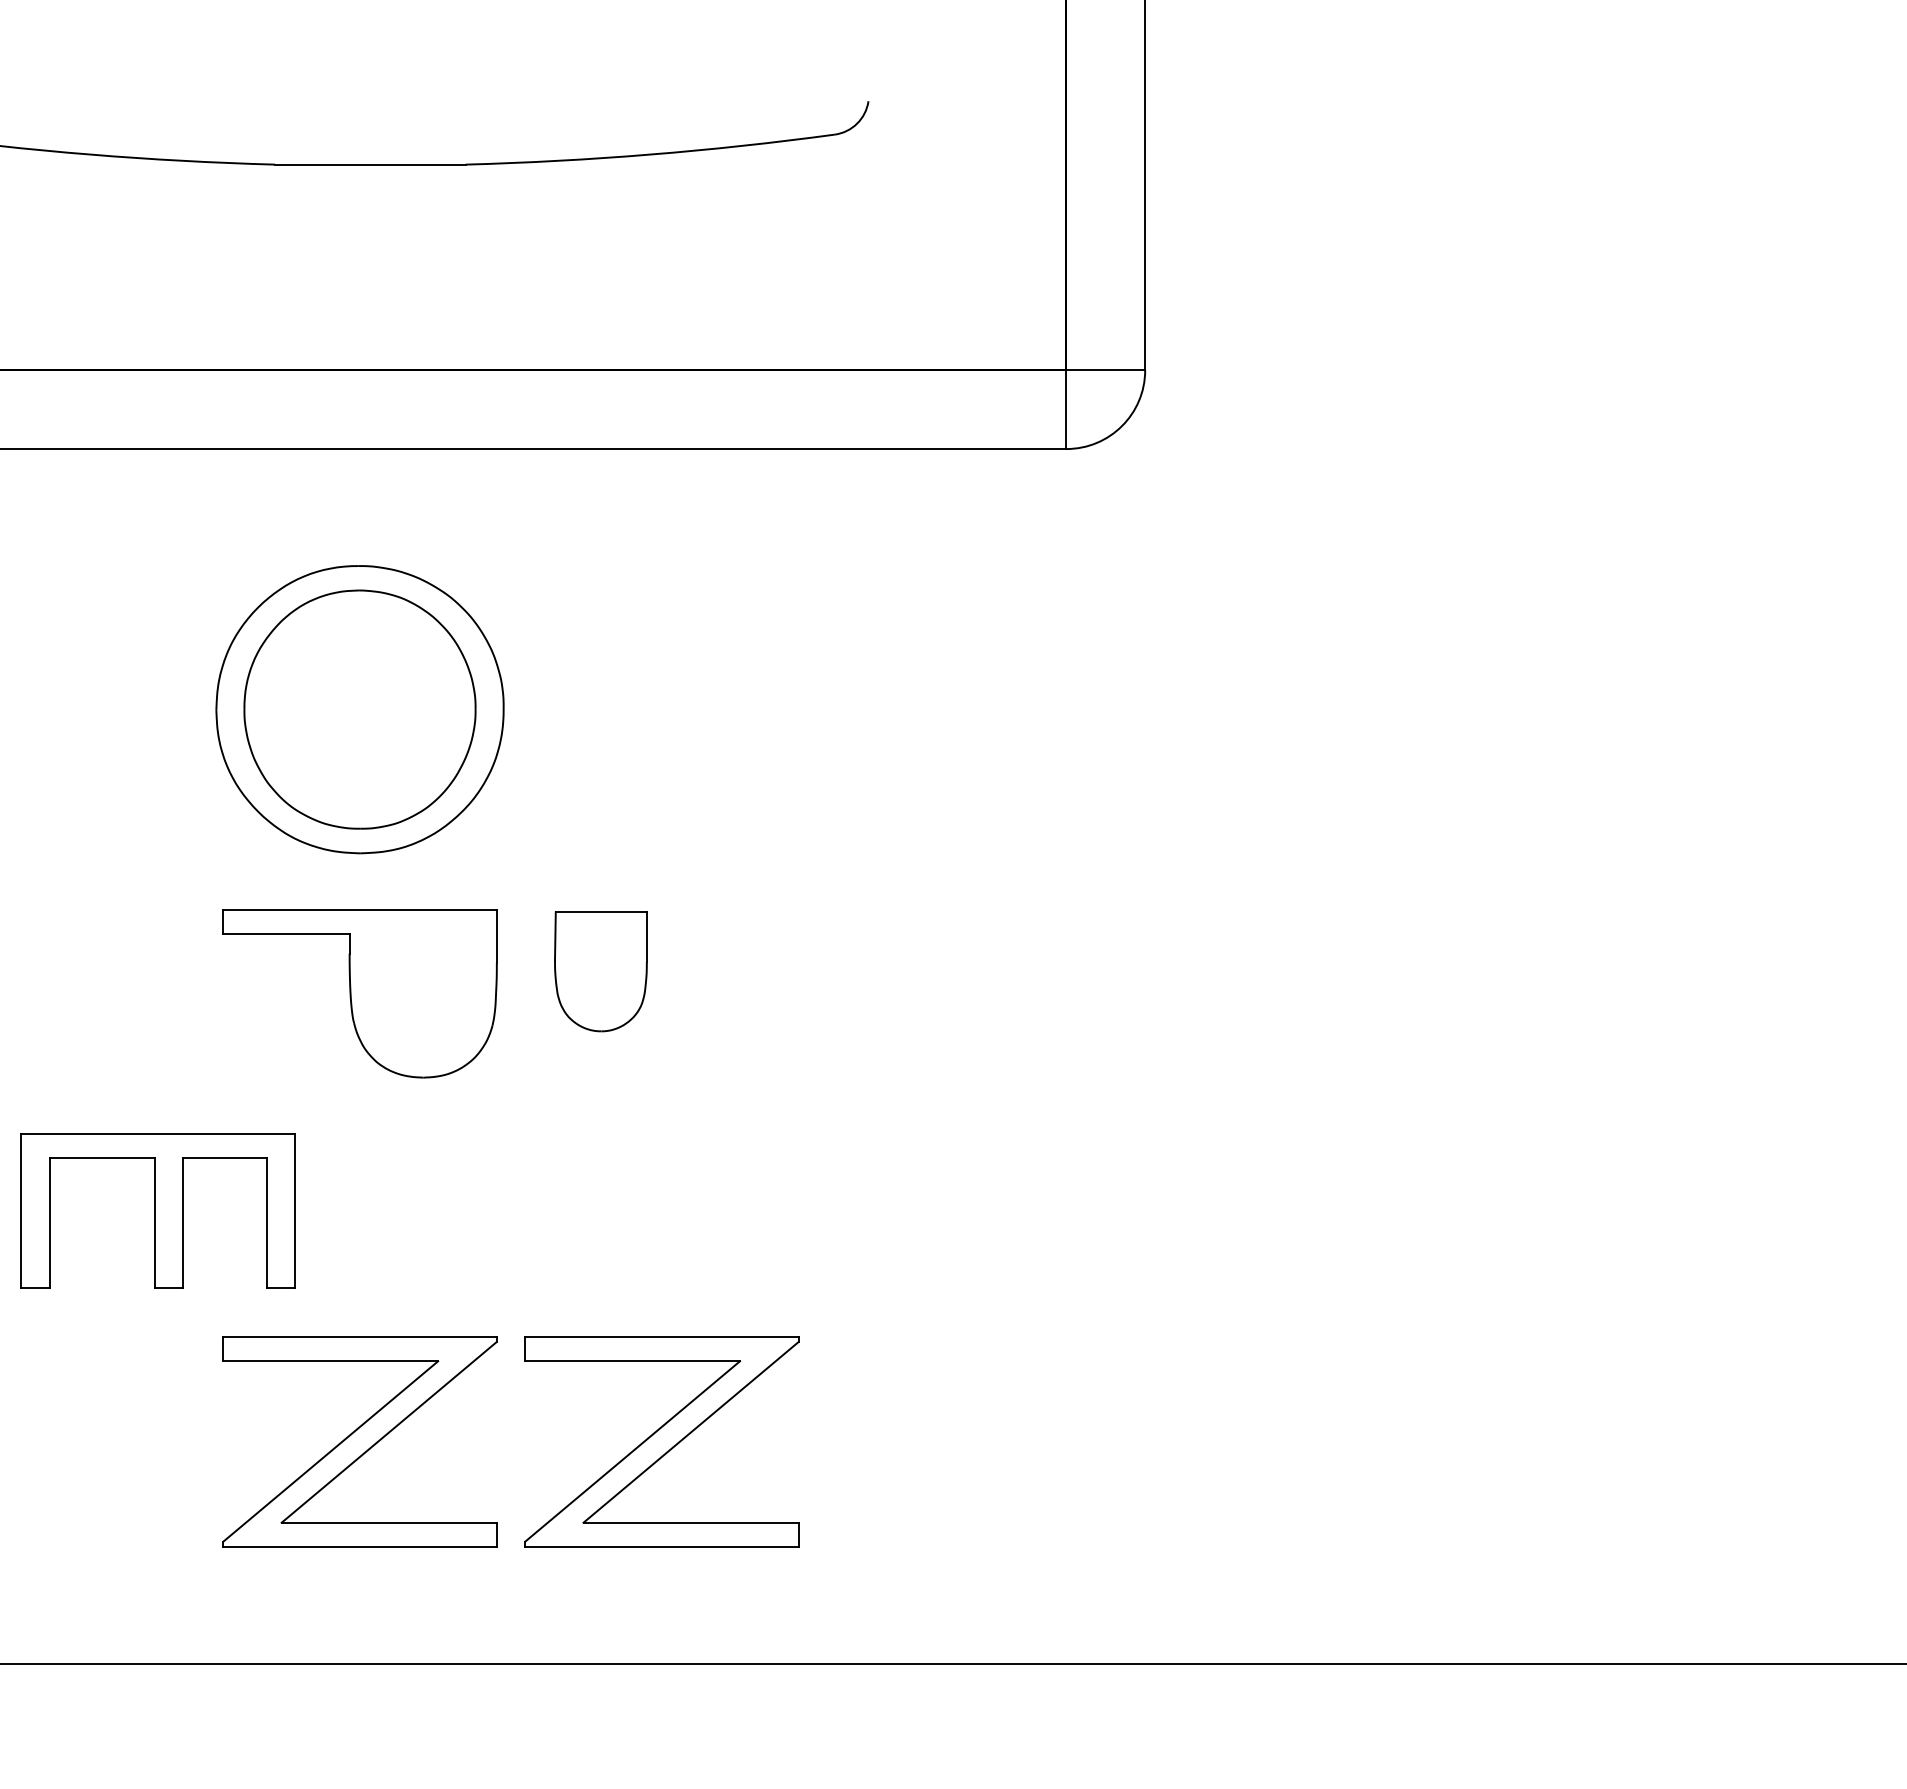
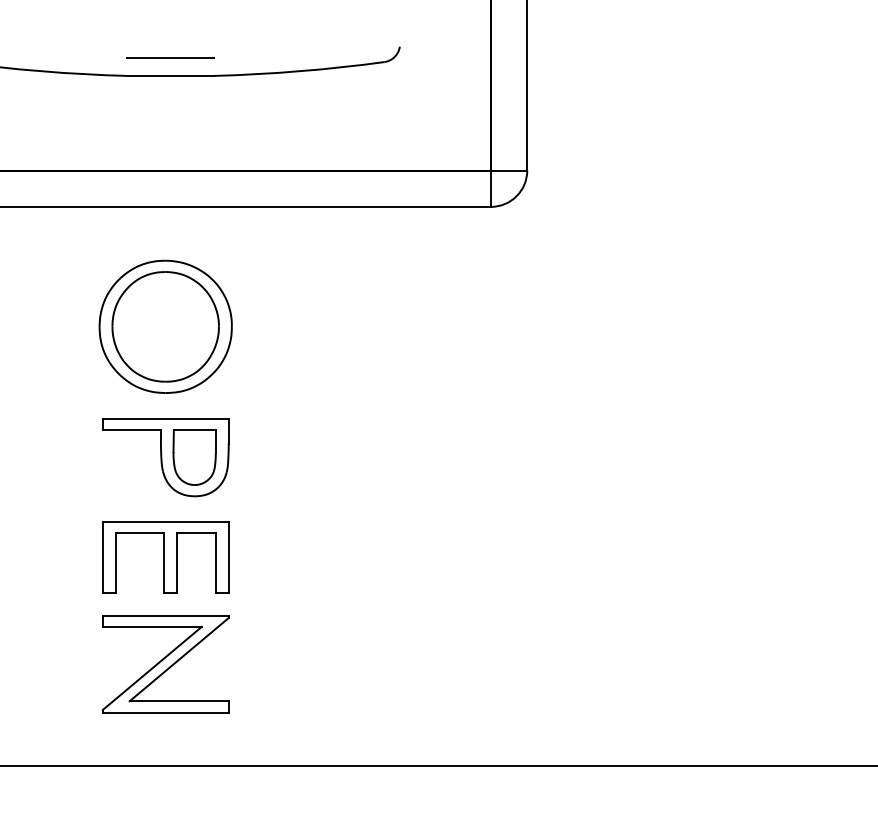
line: (370, 124) -> (170, 57), added
part: (600, 971) -> (194, 457), moved
part: (157, 1210) -> (165, 557), moved
part: (661, 1442) -> (304, 664), removed

